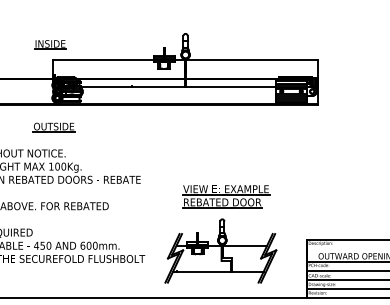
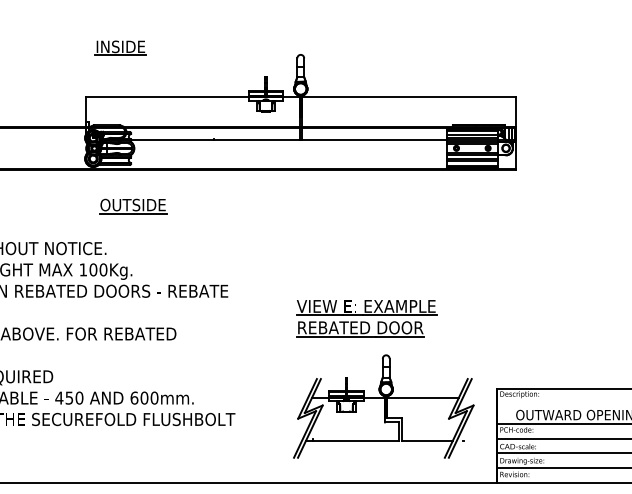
part: (50, 44) -> (120, 47), moved
part: (53, 127) -> (132, 206), moved
part: (220, 250) -> (383, 405), moved

